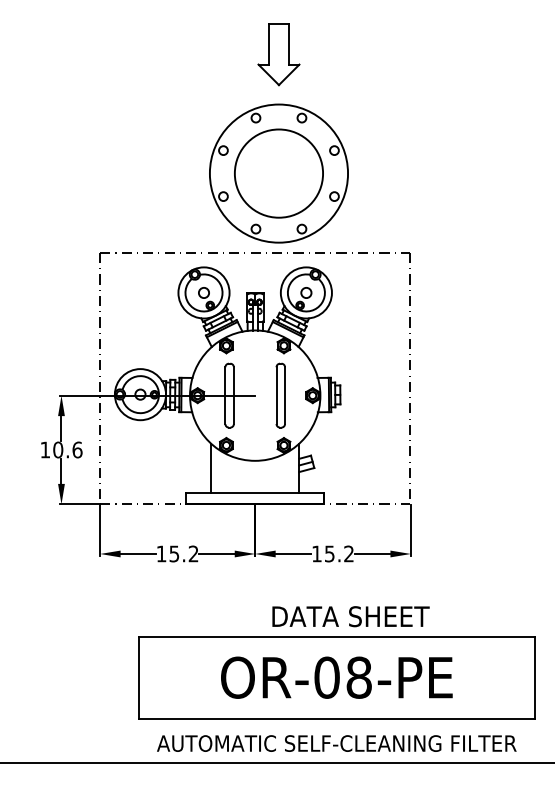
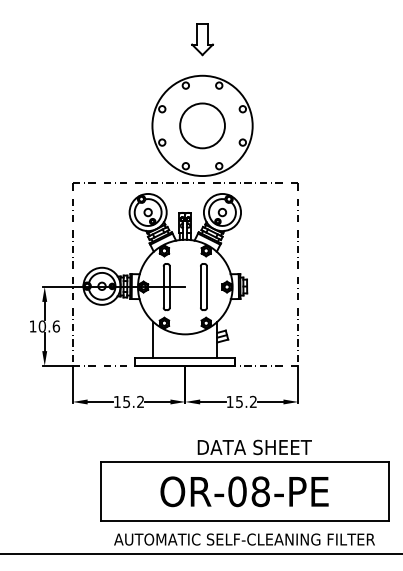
part: (278, 54) -> (202, 39), size x0.7
circle: (278, 173) -> (202, 125), size x0.7

